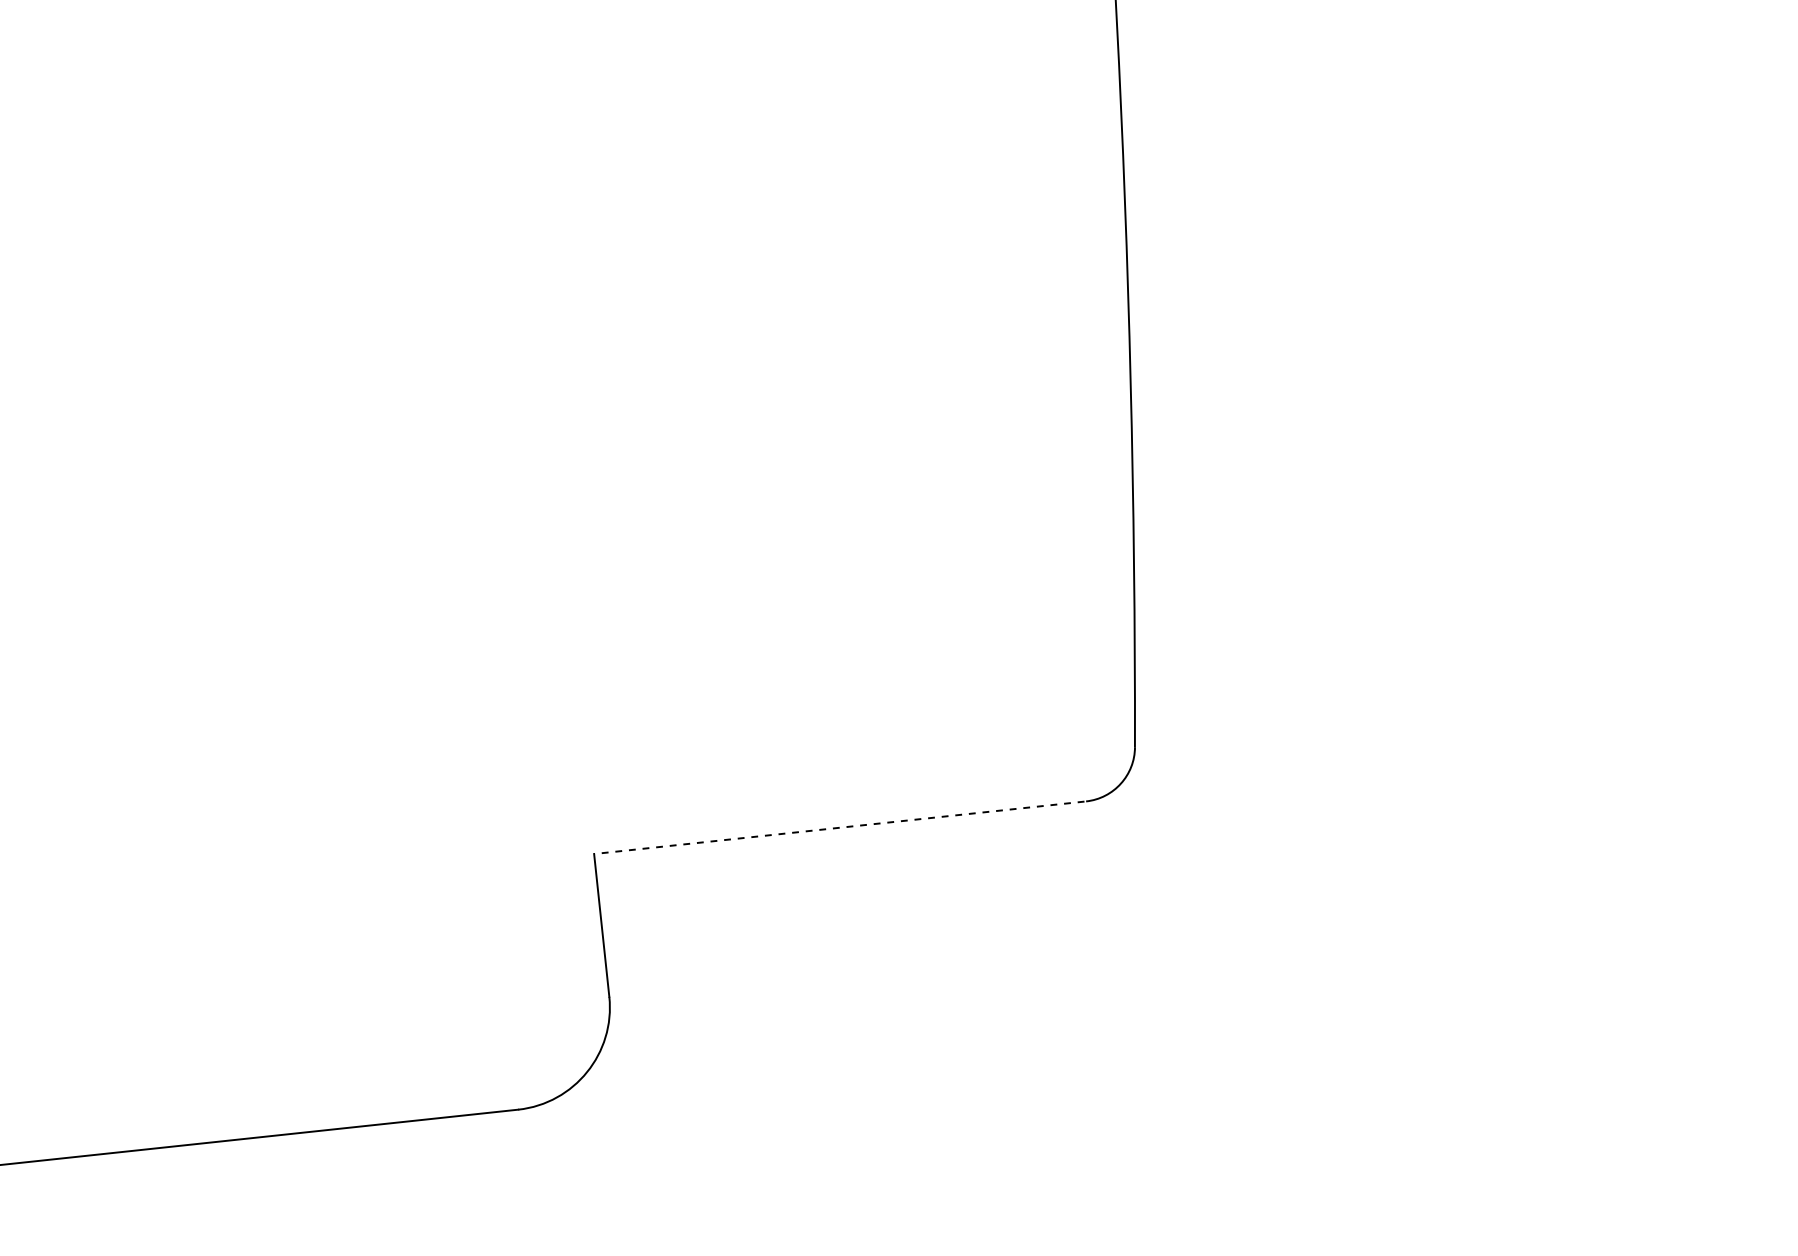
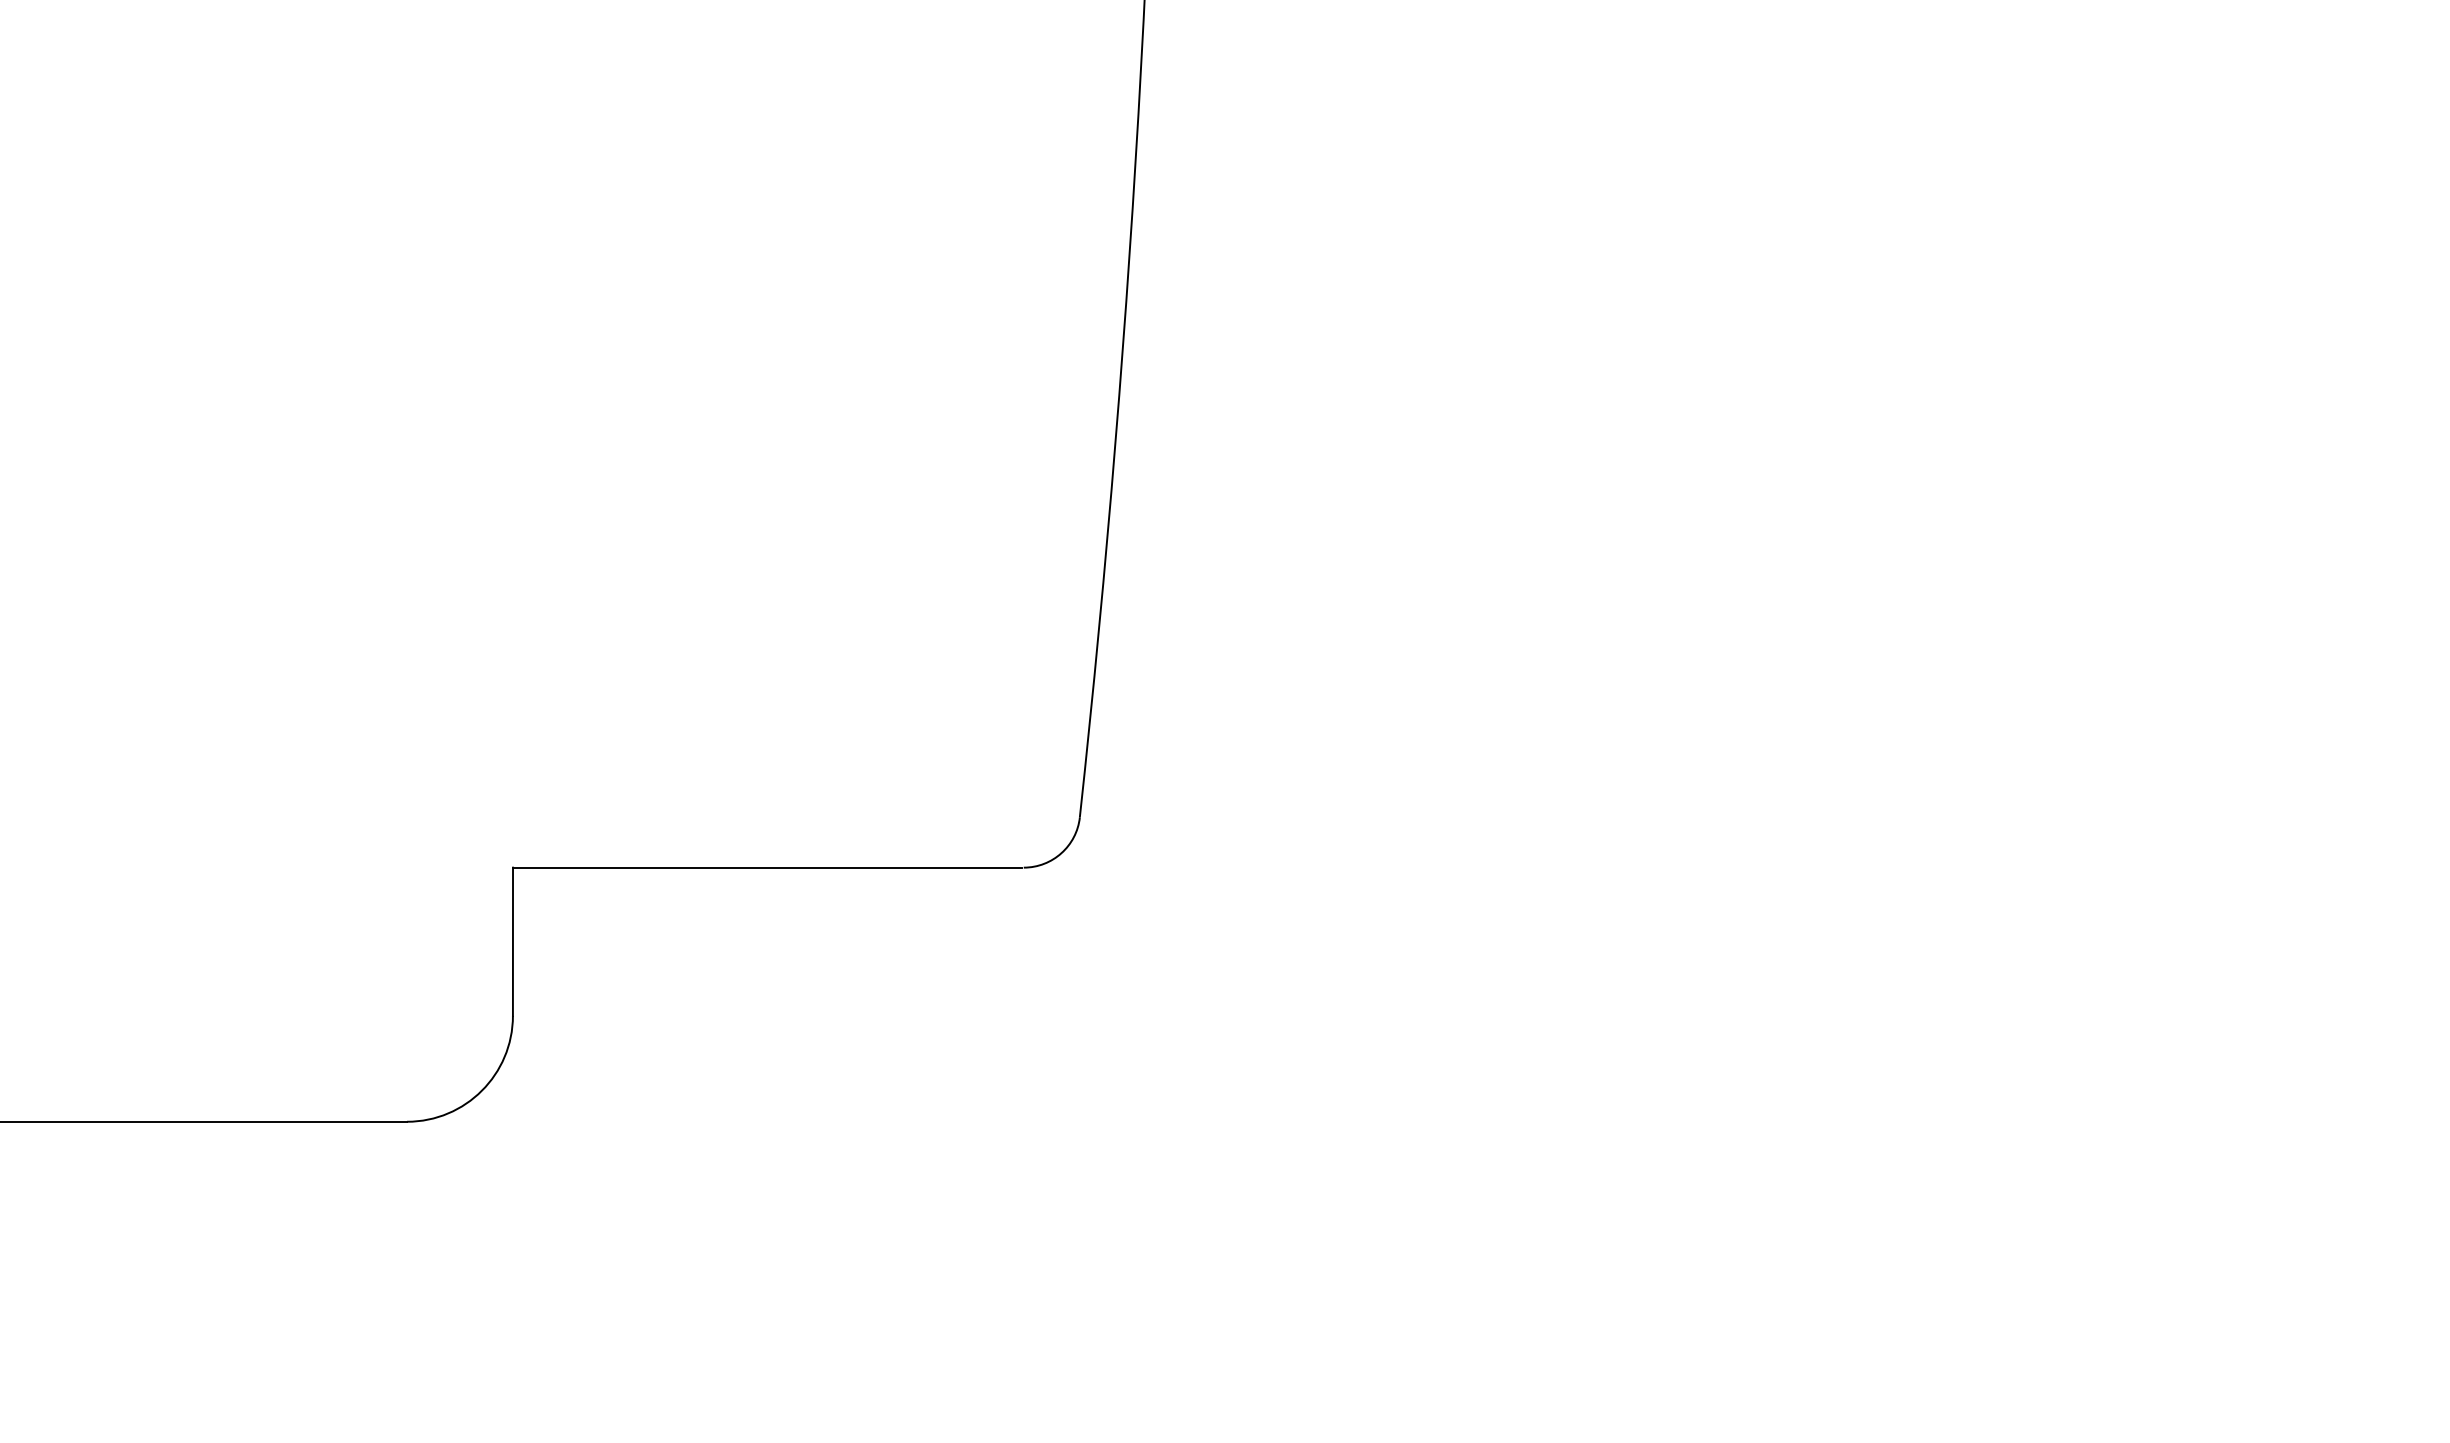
line: (839, 827) -> (767, 867), dashed -> solid

